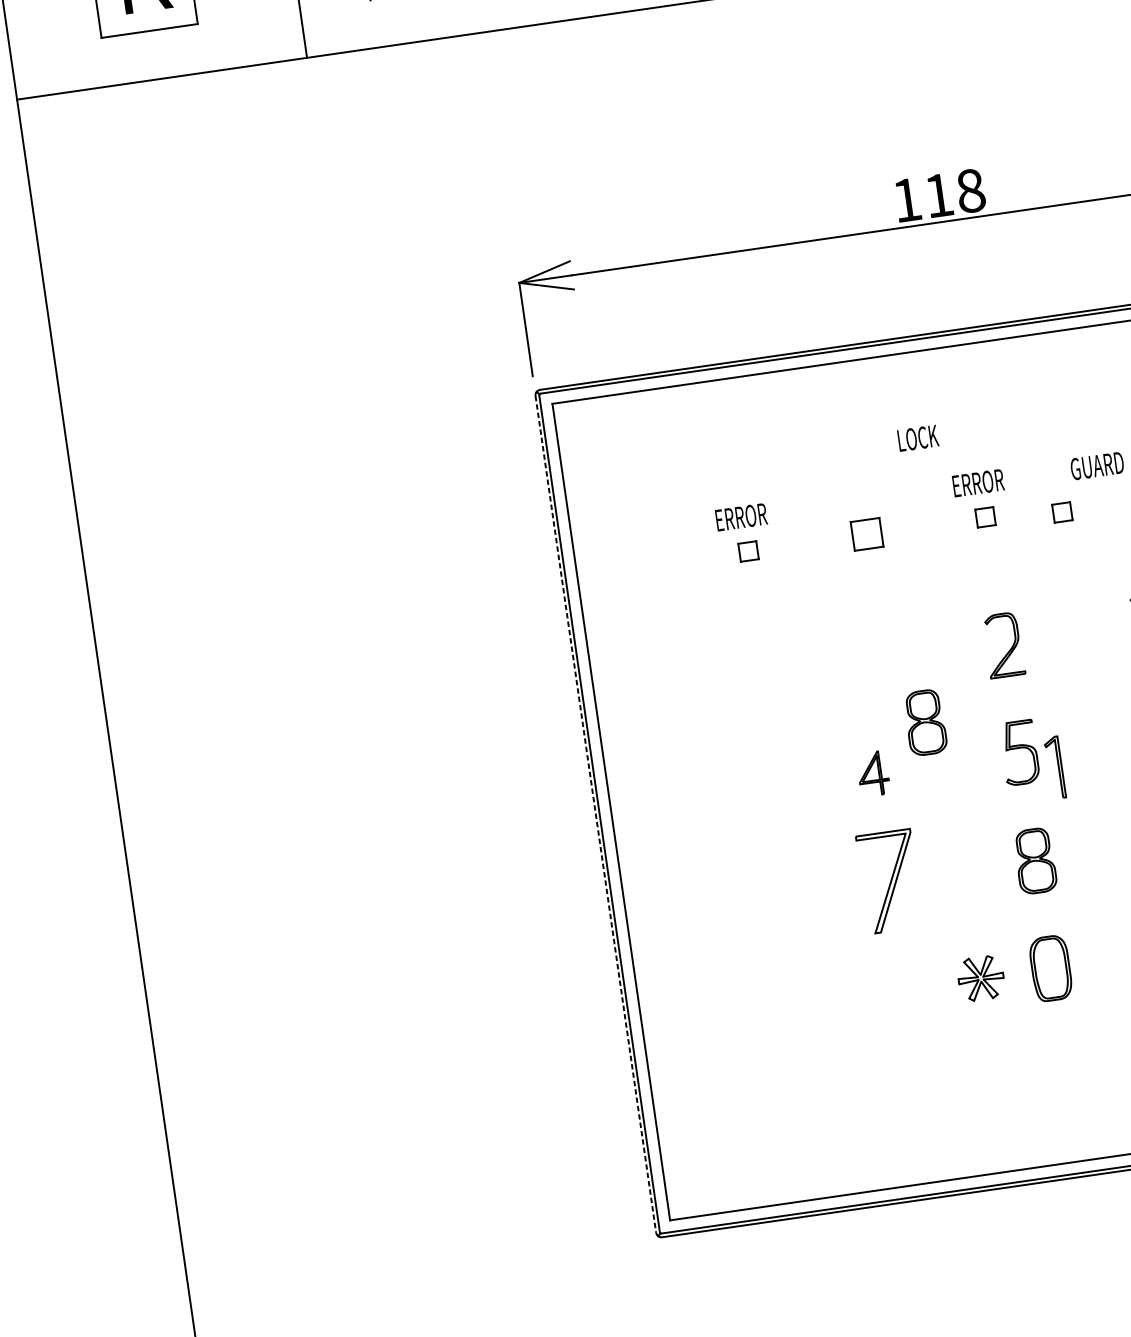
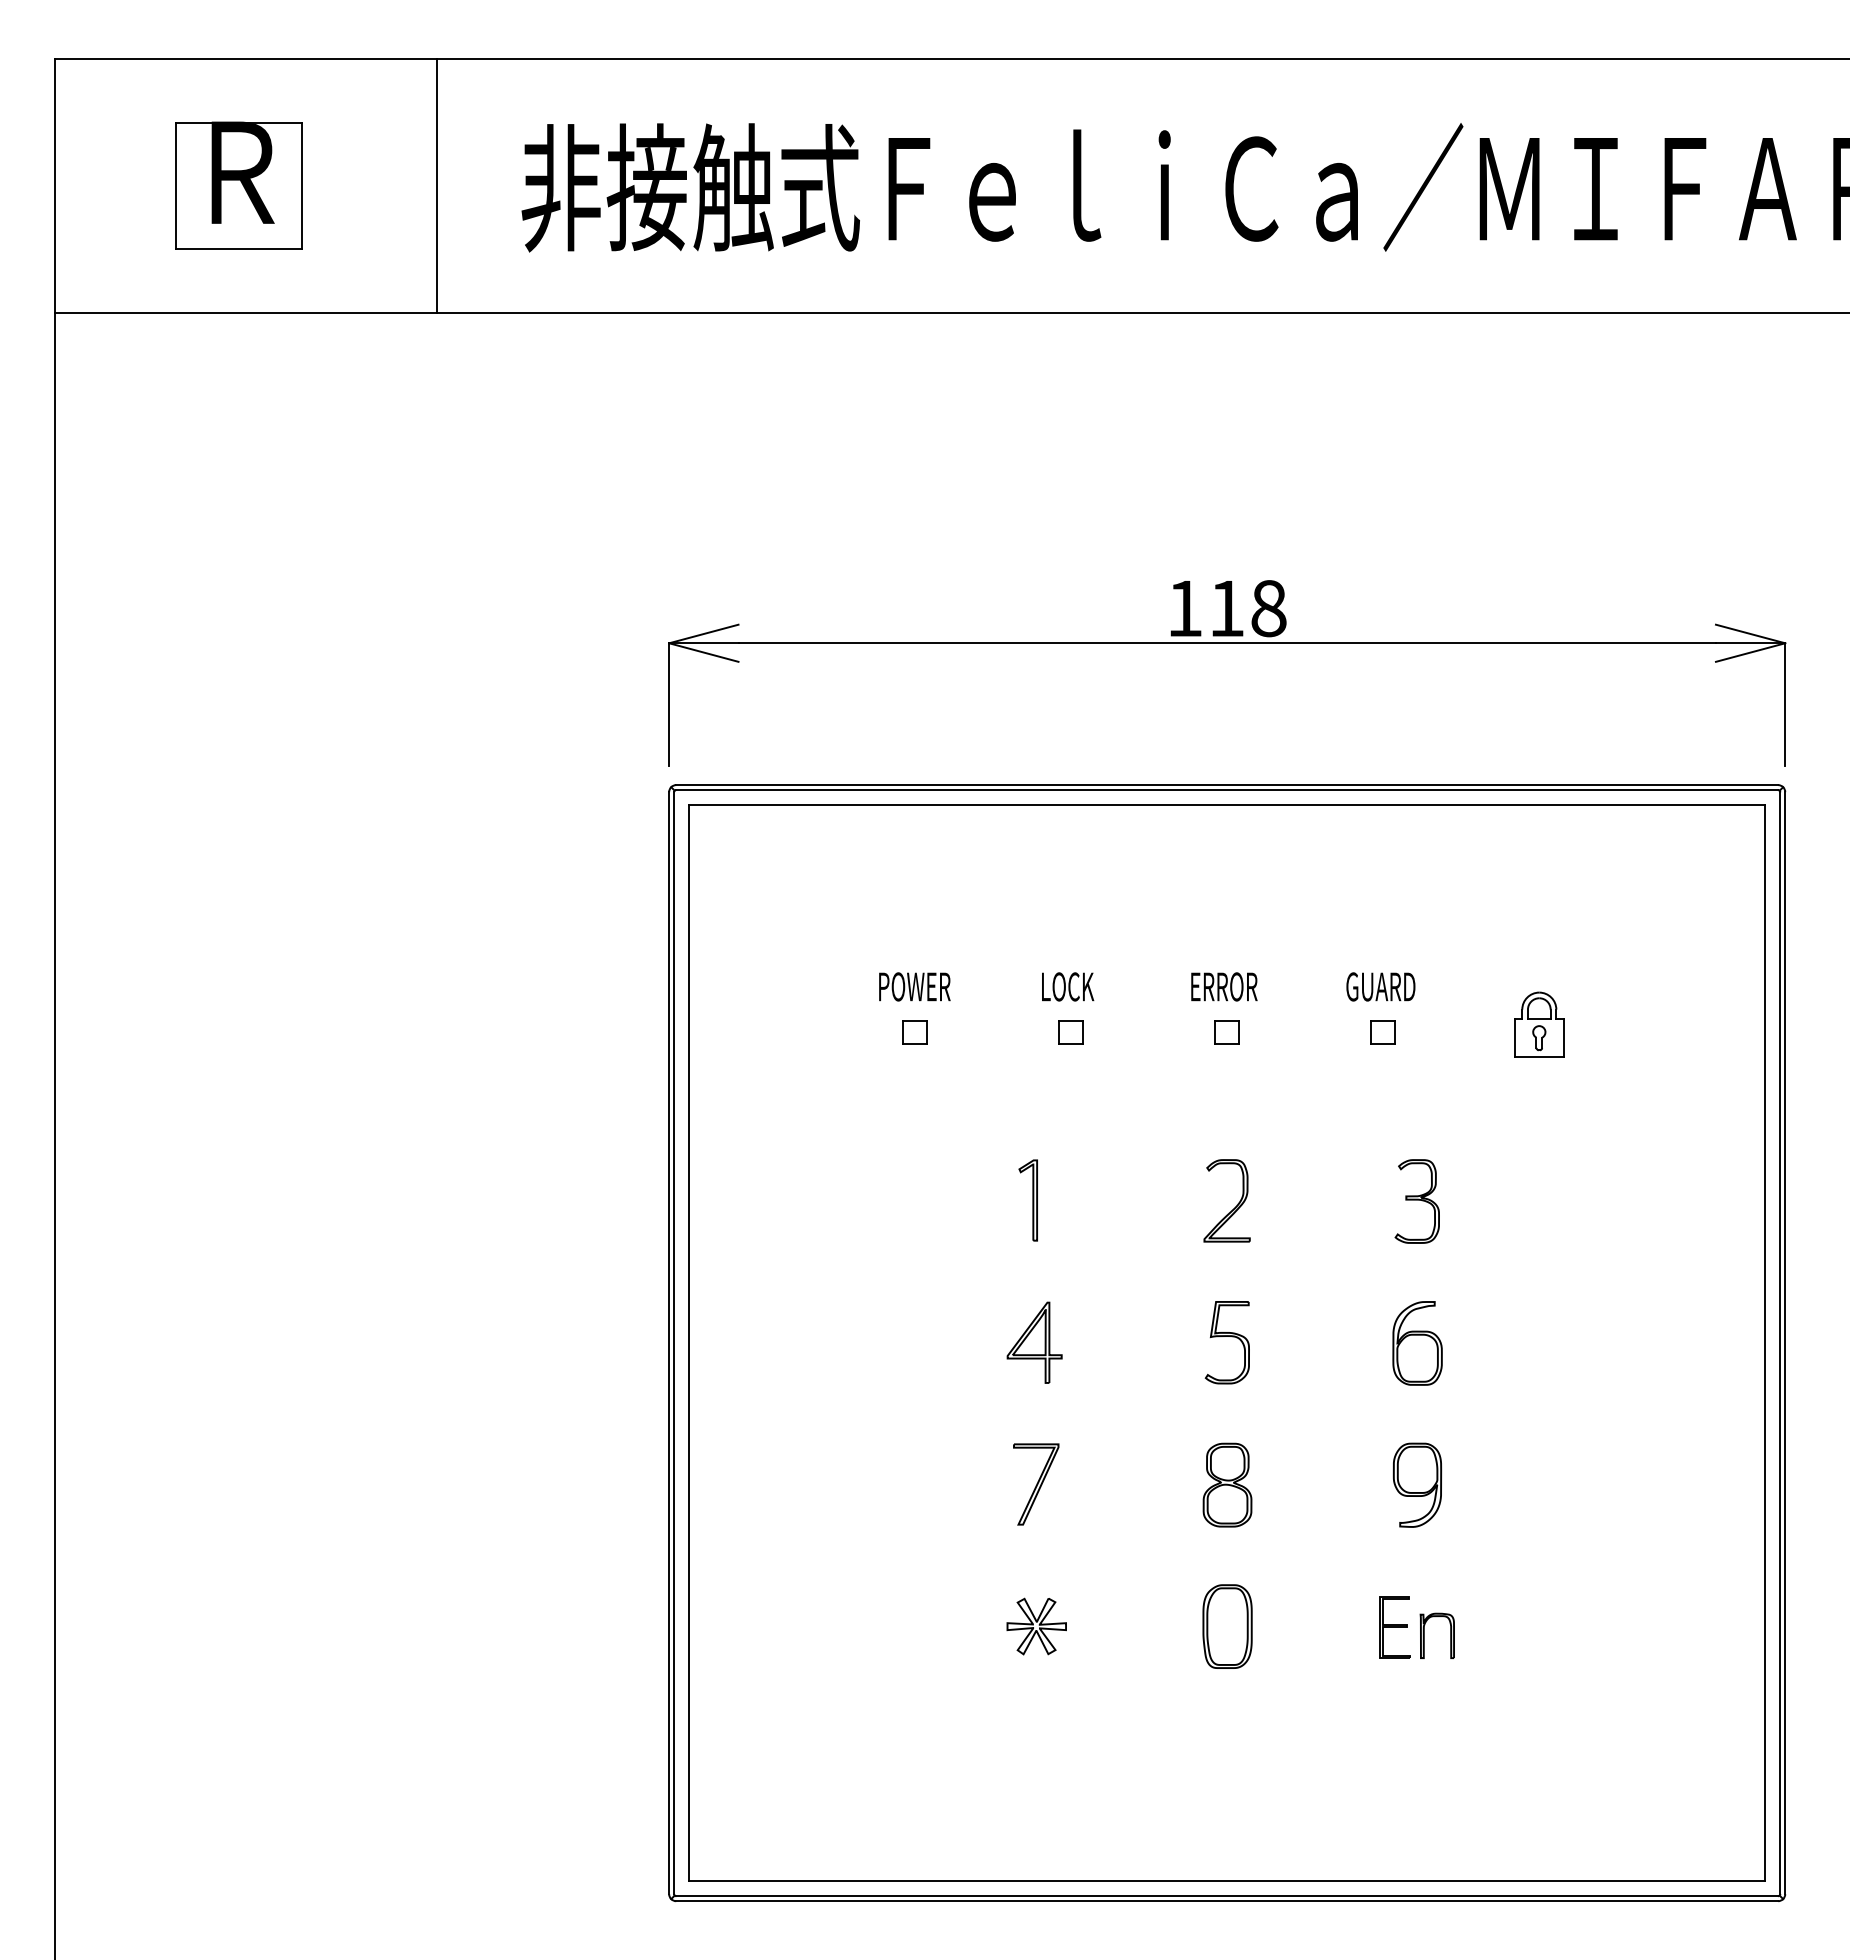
text: (918, 437) -> (1068, 986), moved
part: (1061, 512) -> (1382, 1032), moved
text: (743, 516) -> (915, 986), ERROR -> POWER
part: (866, 534) -> (1070, 1032), size x0.62
part: (925, 722) -> (1111, 1285), removed
part: (1054, 767) -> (1027, 1200), moved
part: (873, 773) -> (1034, 1342), size x1.43
line: (596, 814) -> (669, 1343), dashed -> solid
part: (890, 881) -> (1036, 1484), size x0.62
part: (980, 978) -> (1036, 1626), moved

